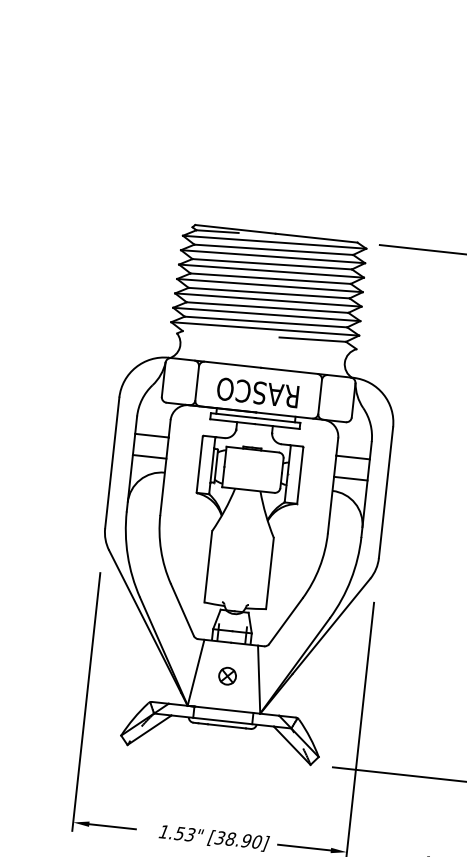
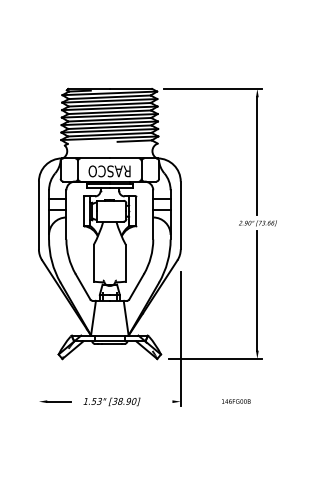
part: (226, 676) -> (109, 318), removed
line: (85, 702) -> (38, 339), removed
line: (304, 847) -> (158, 401), removed

